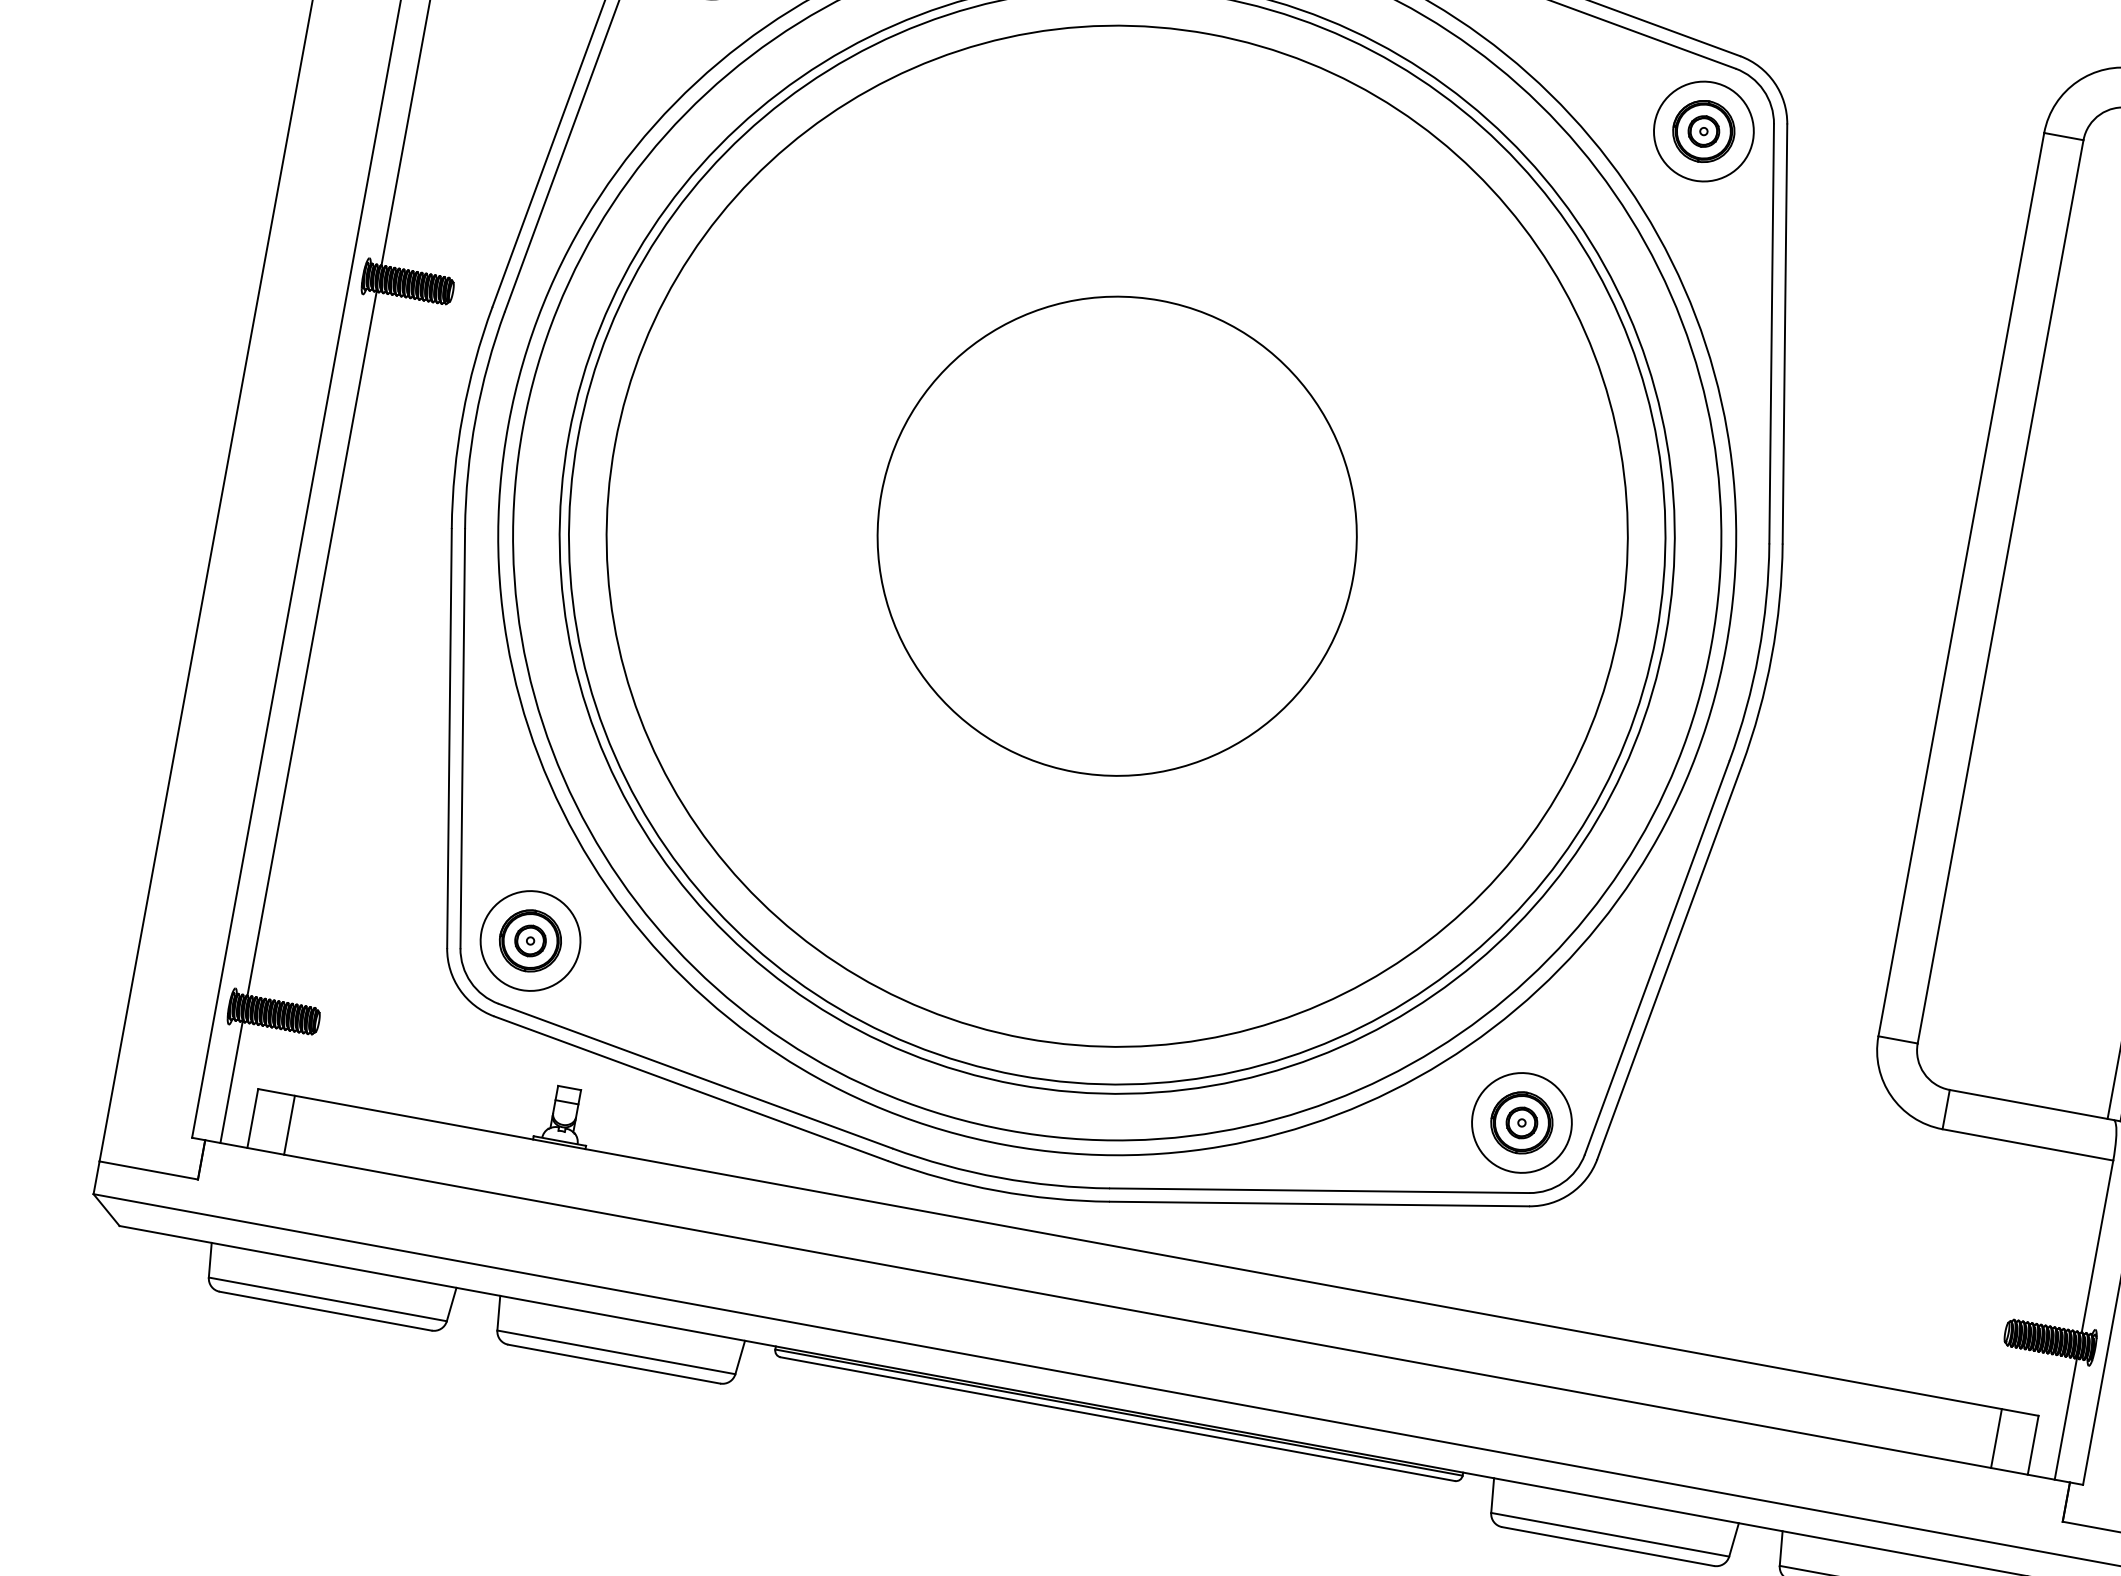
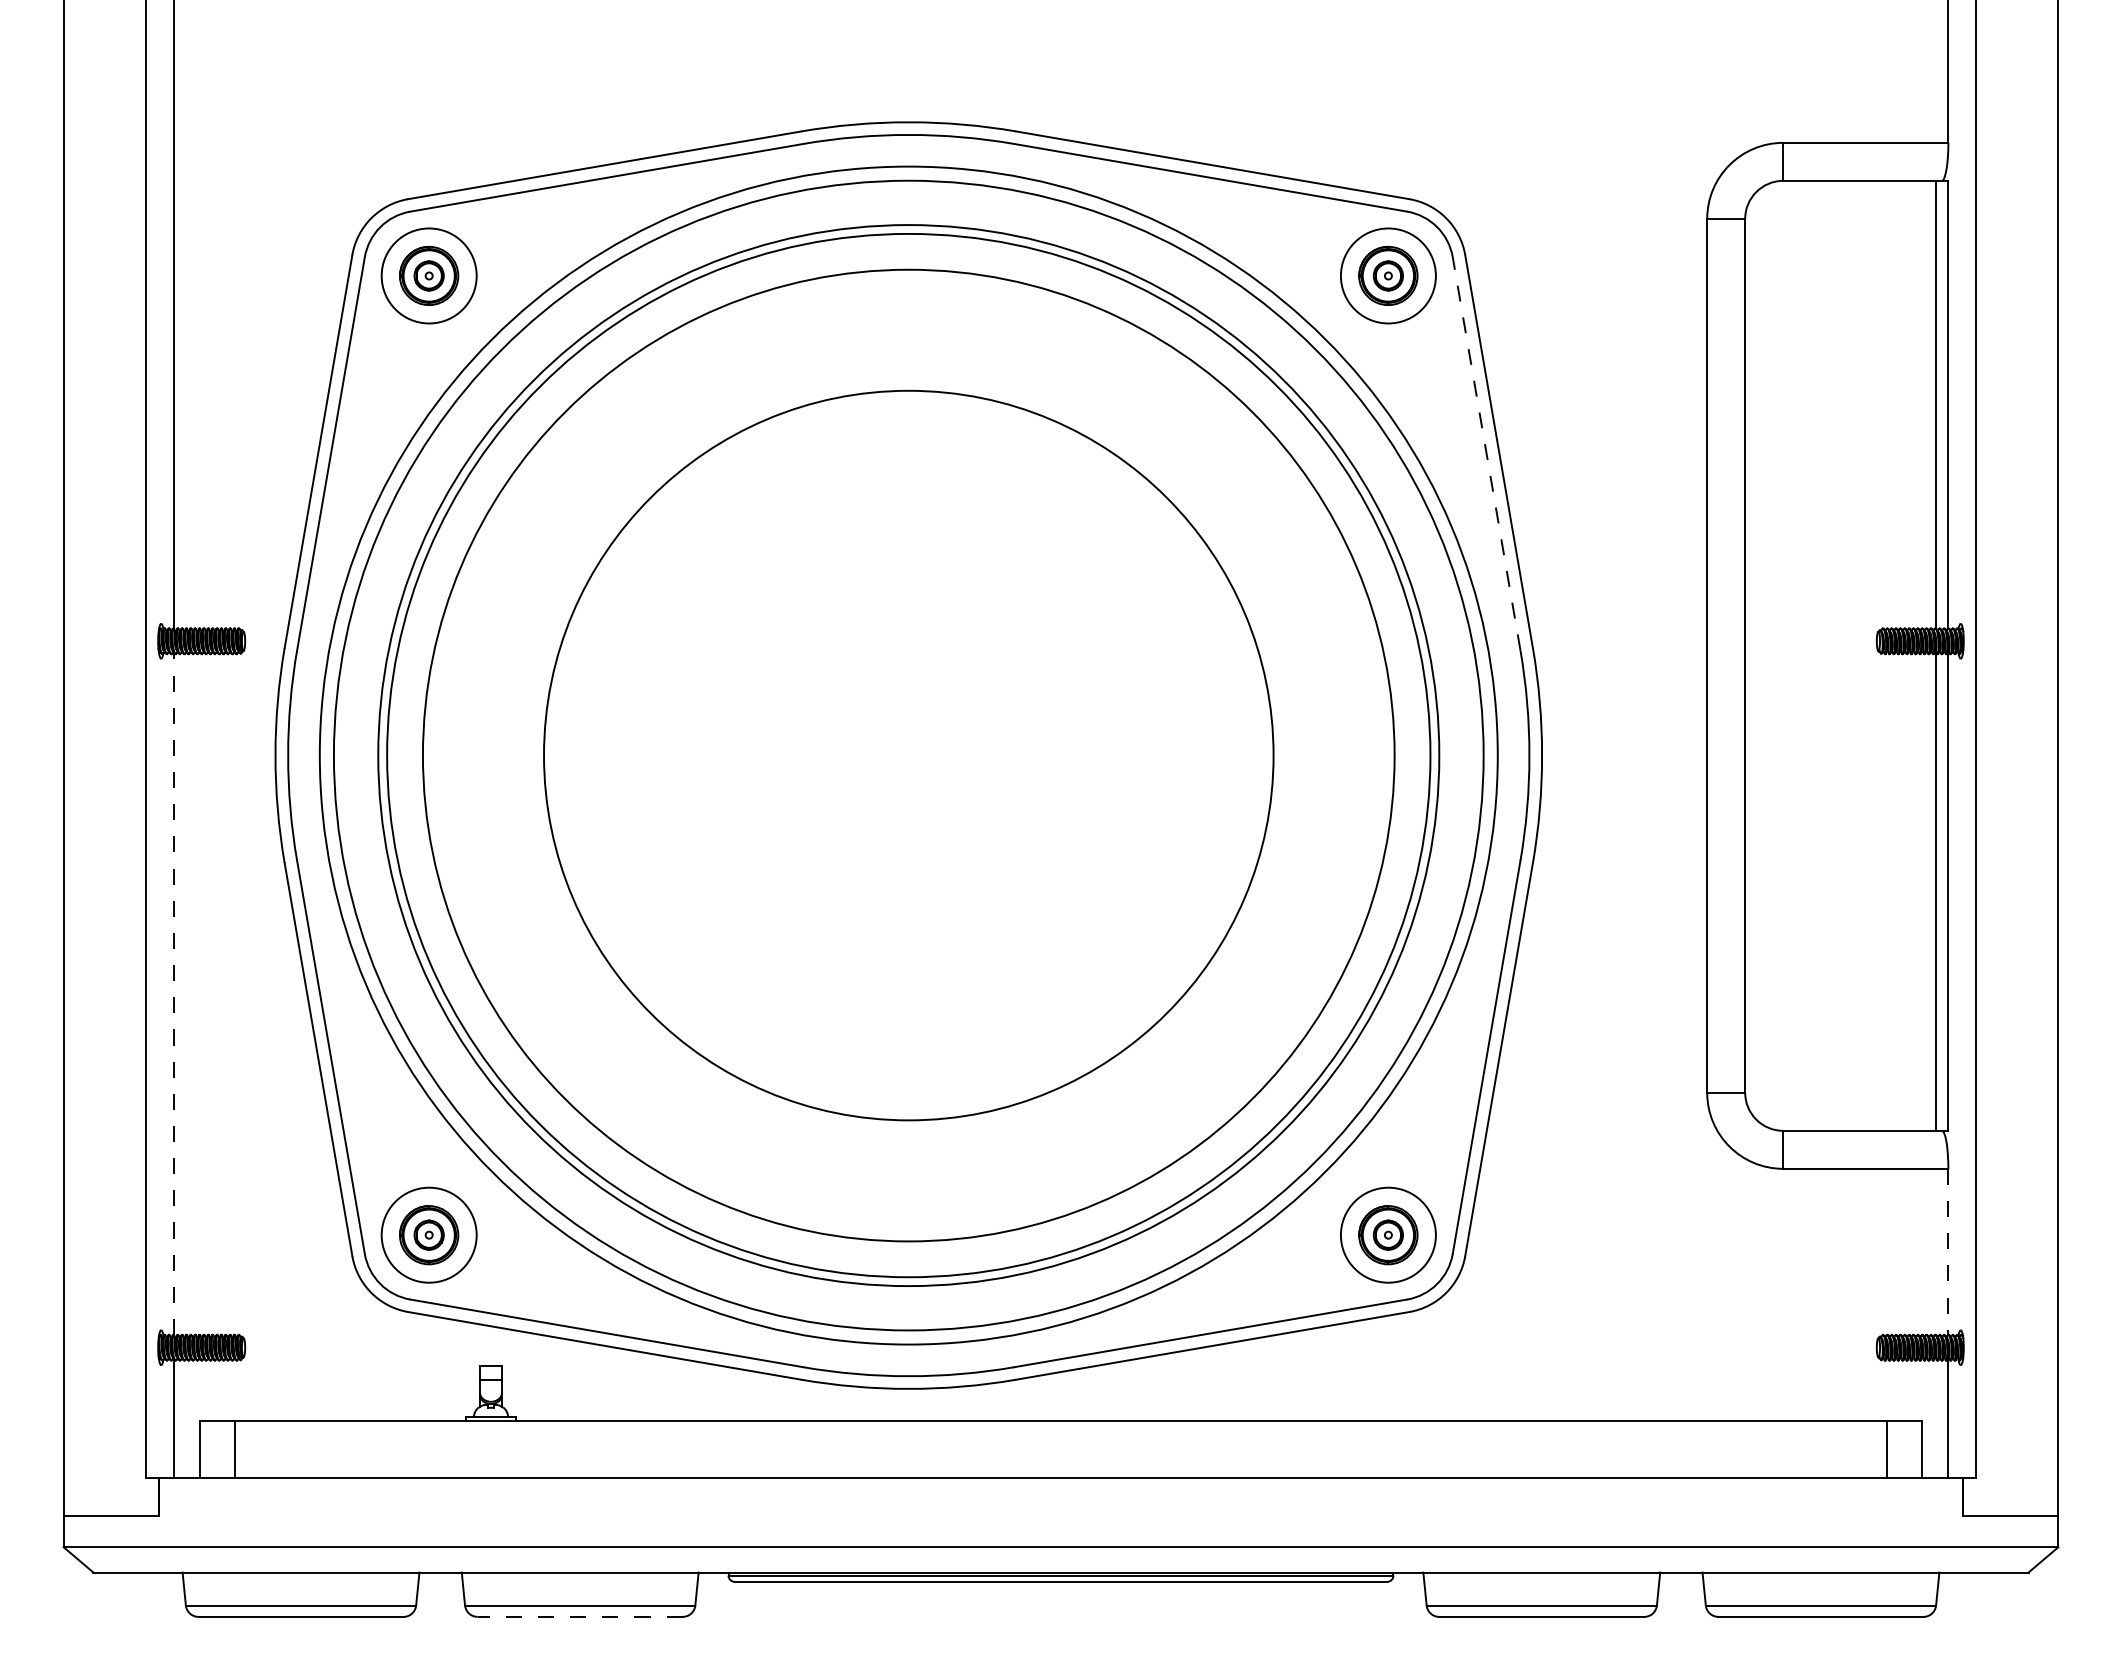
line: (1771, 333) -> (1486, 453), solid -> dashed
circle: (1116, 536) -> (908, 755), size x1.6
line: (312, 642) -> (173, 993), solid -> dashed
line: (2097, 1247) -> (1948, 1252), solid -> dashed
line: (614, 1363) -> (580, 1616), solid -> dashed

